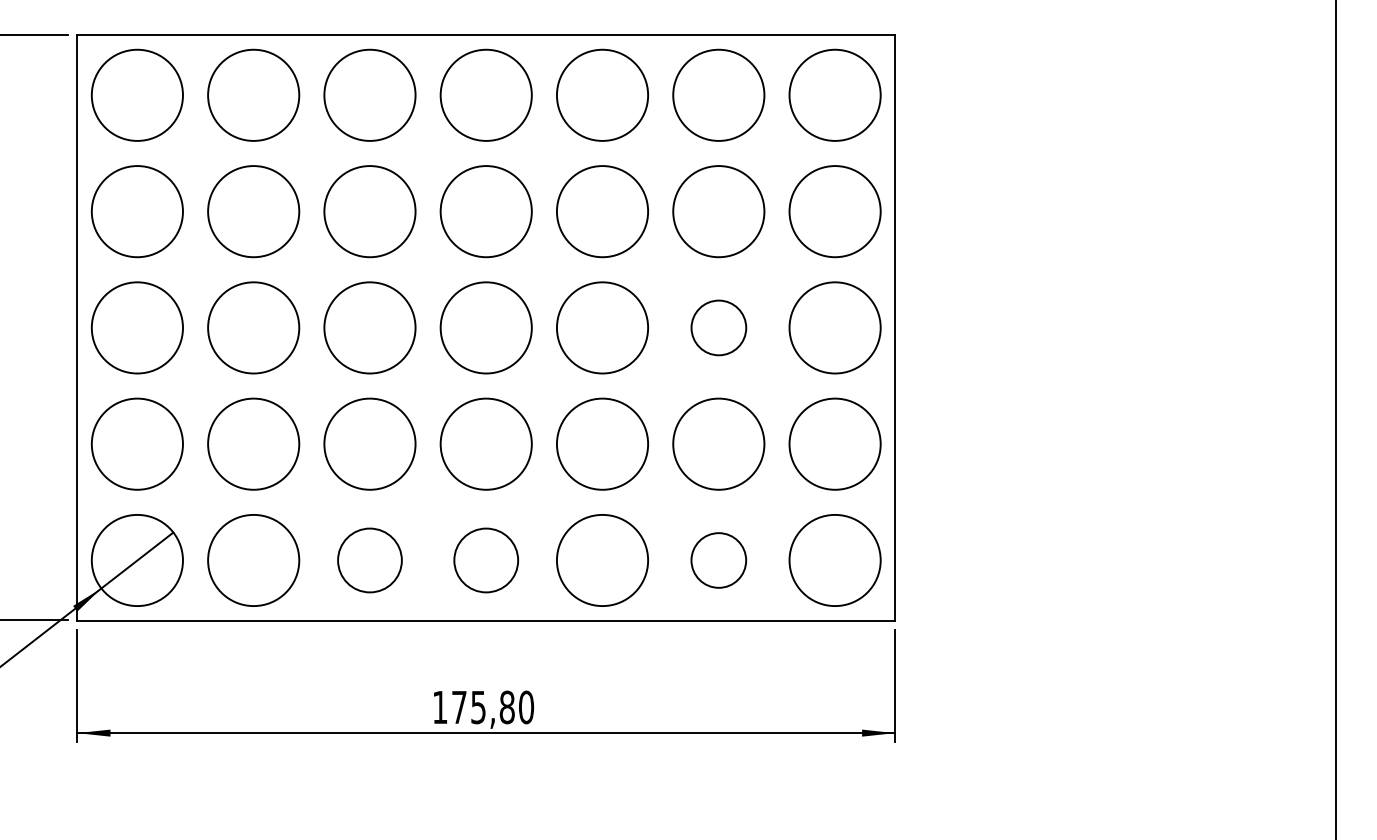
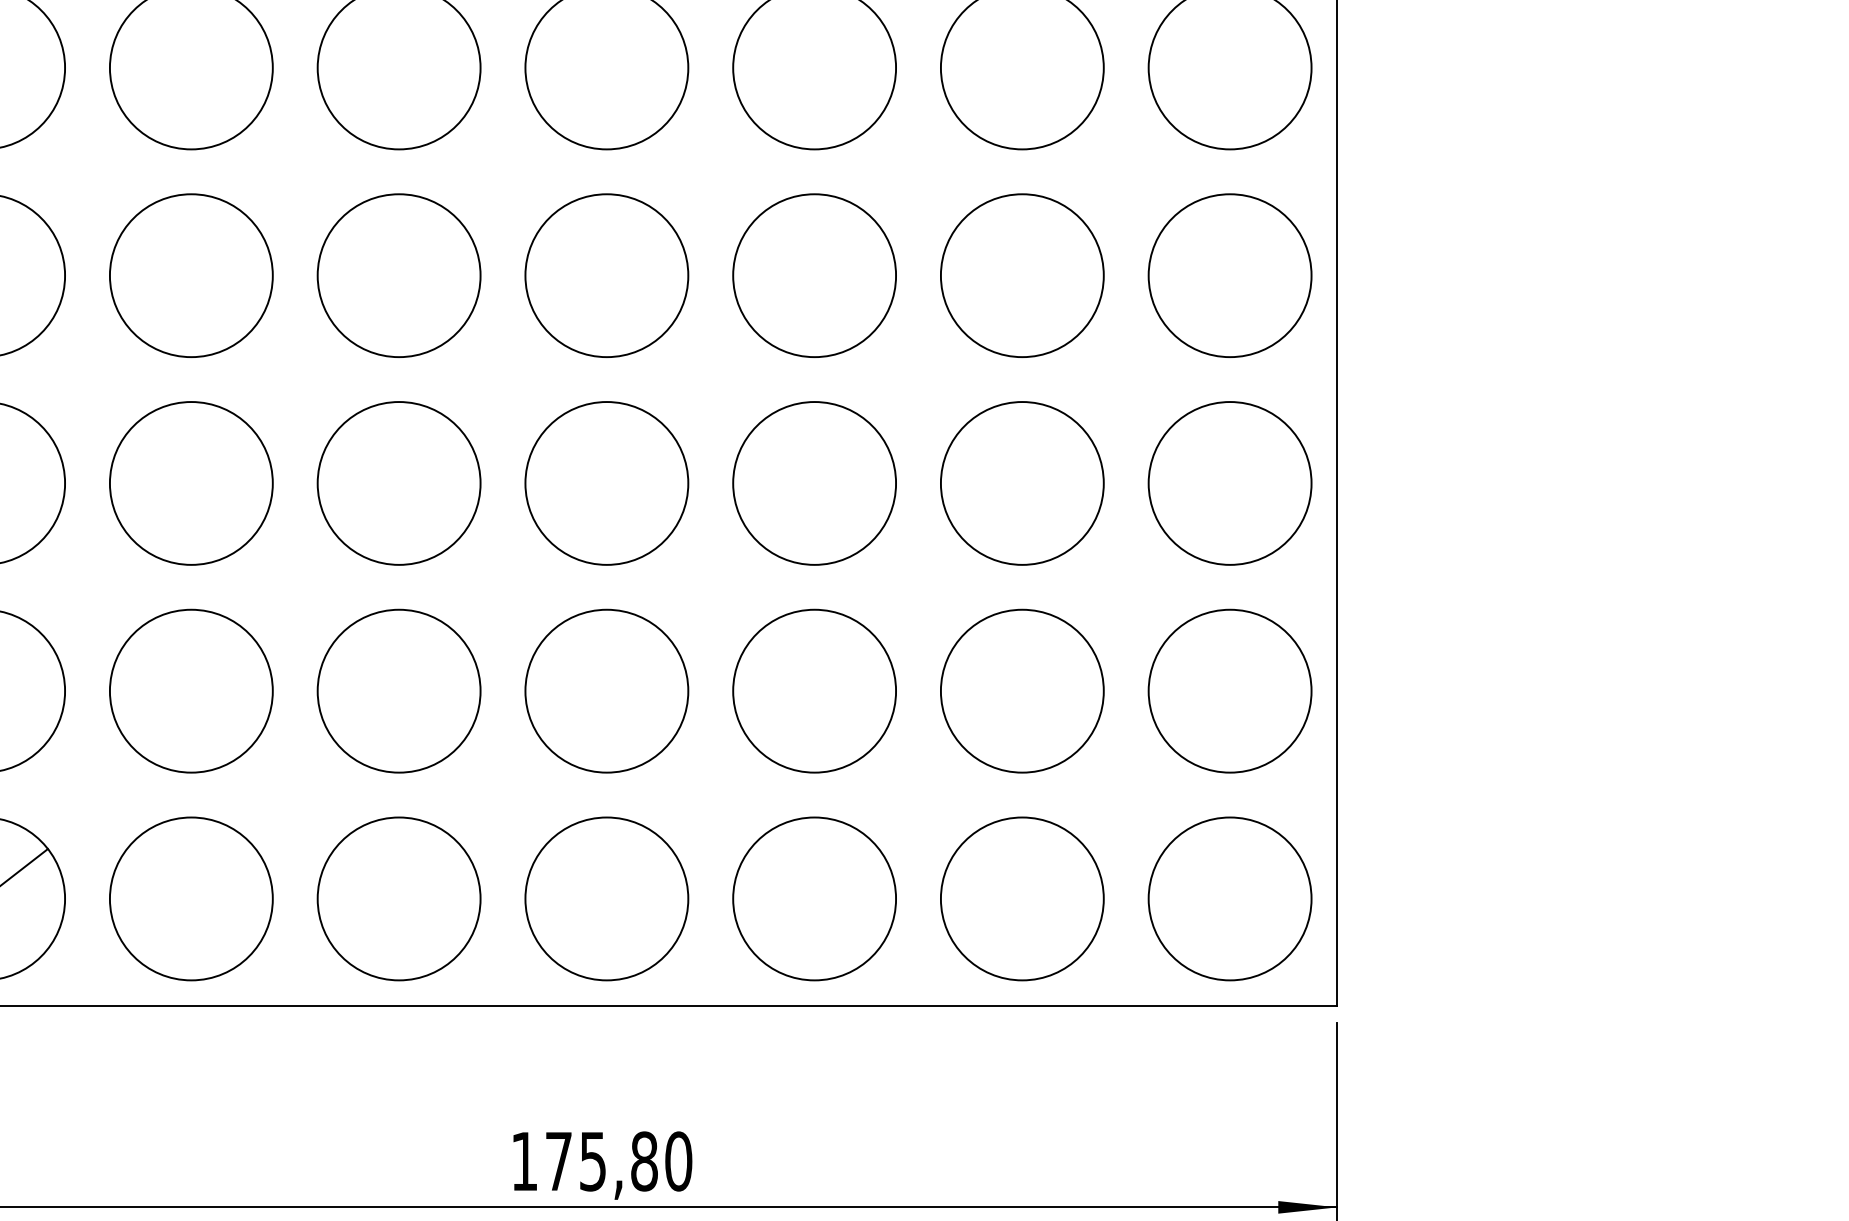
circle: (718, 327) -> (1021, 482), size x1.67
circle: (369, 560) -> (398, 898), size x1.43
circle: (485, 560) -> (605, 898), size x1.43
circle: (718, 560) -> (1021, 898), size x1.67

